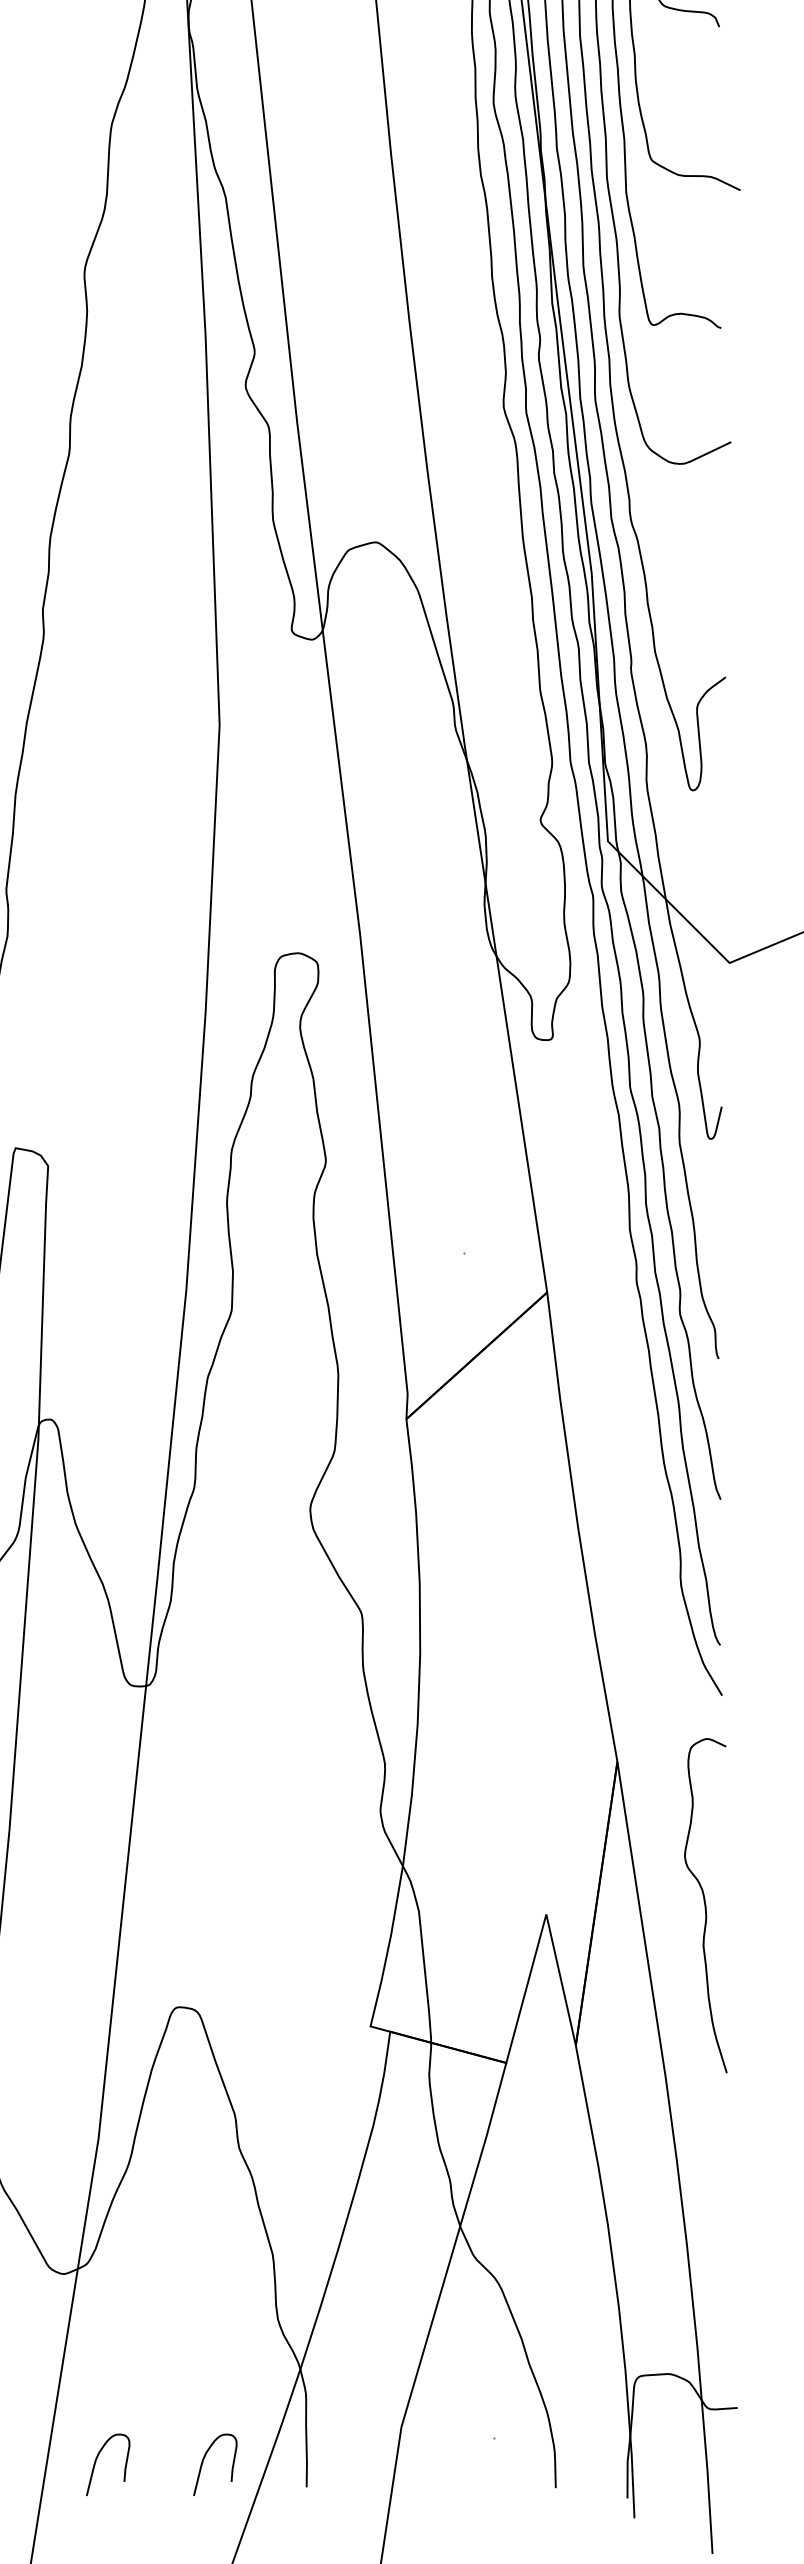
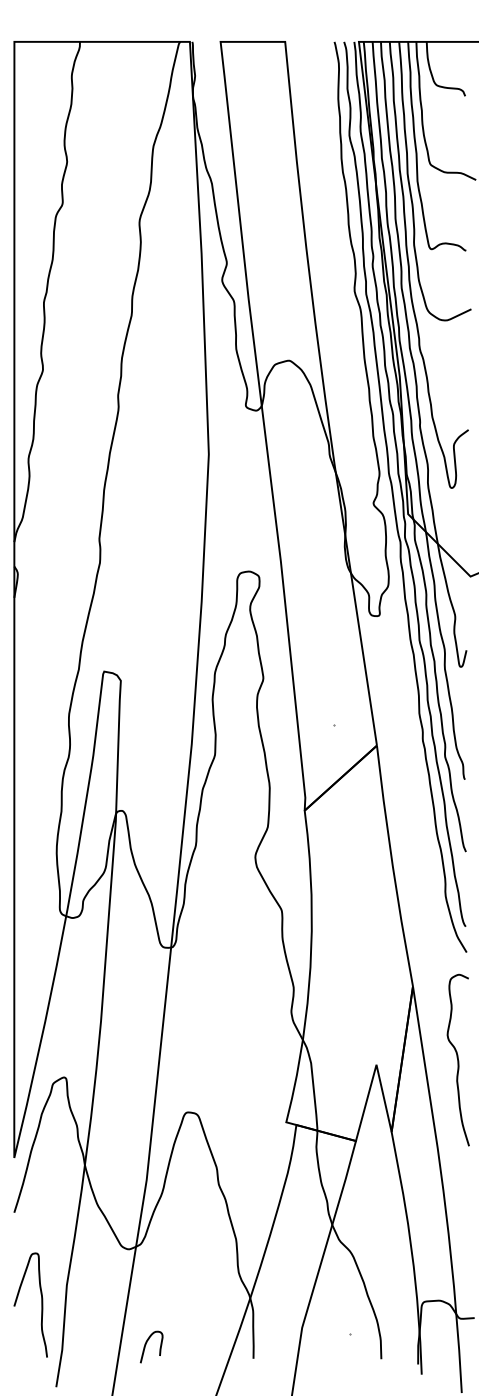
curve: (205, 2461) -> (201, 1345), removed

